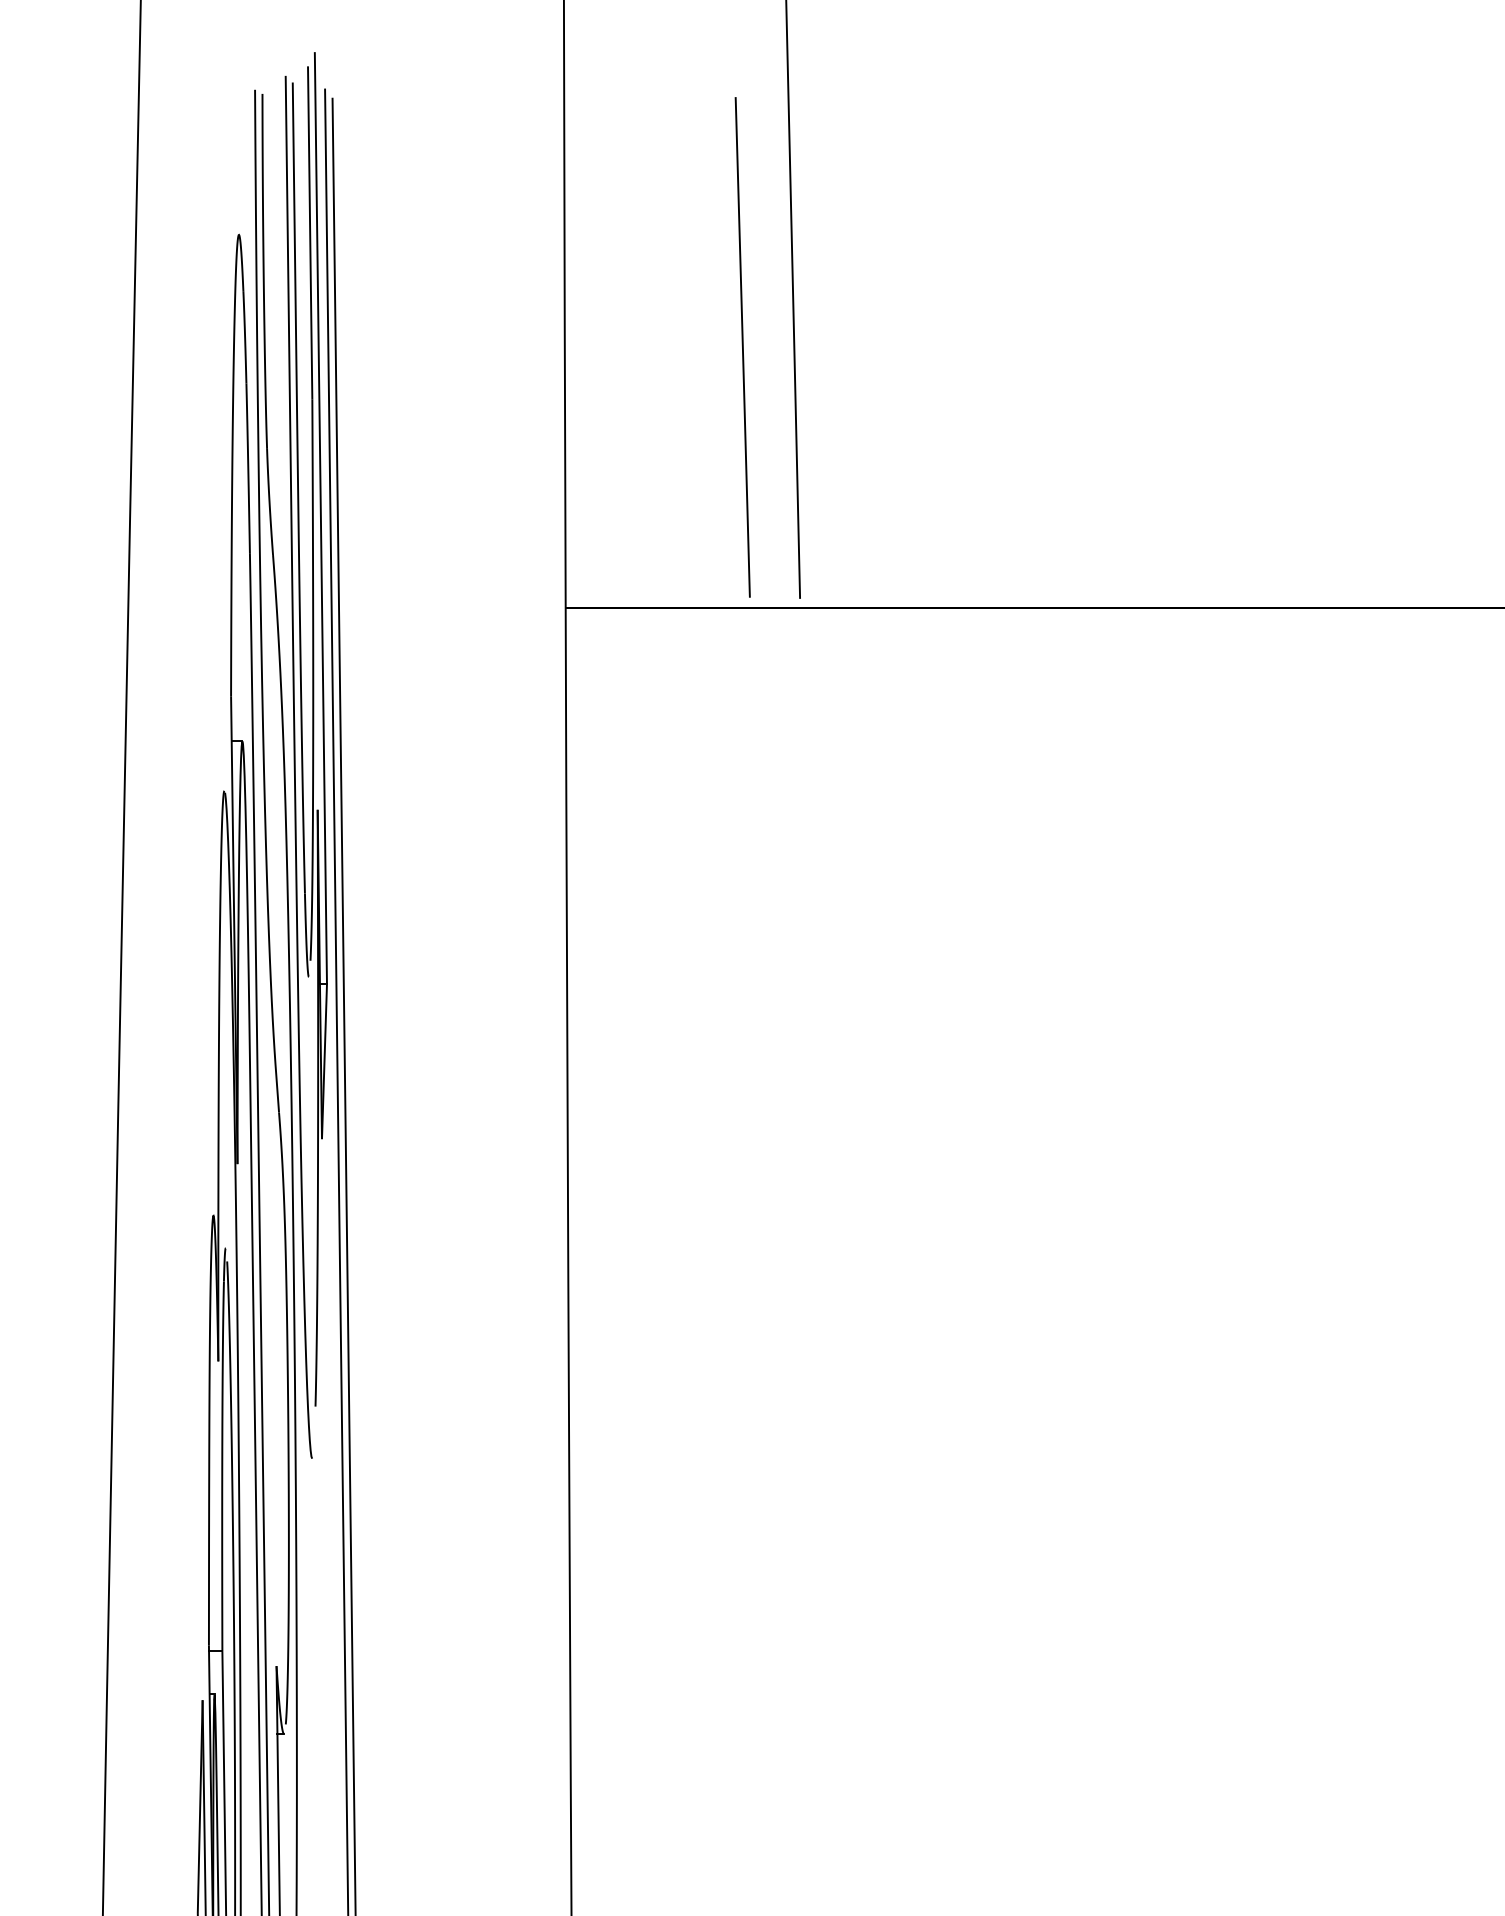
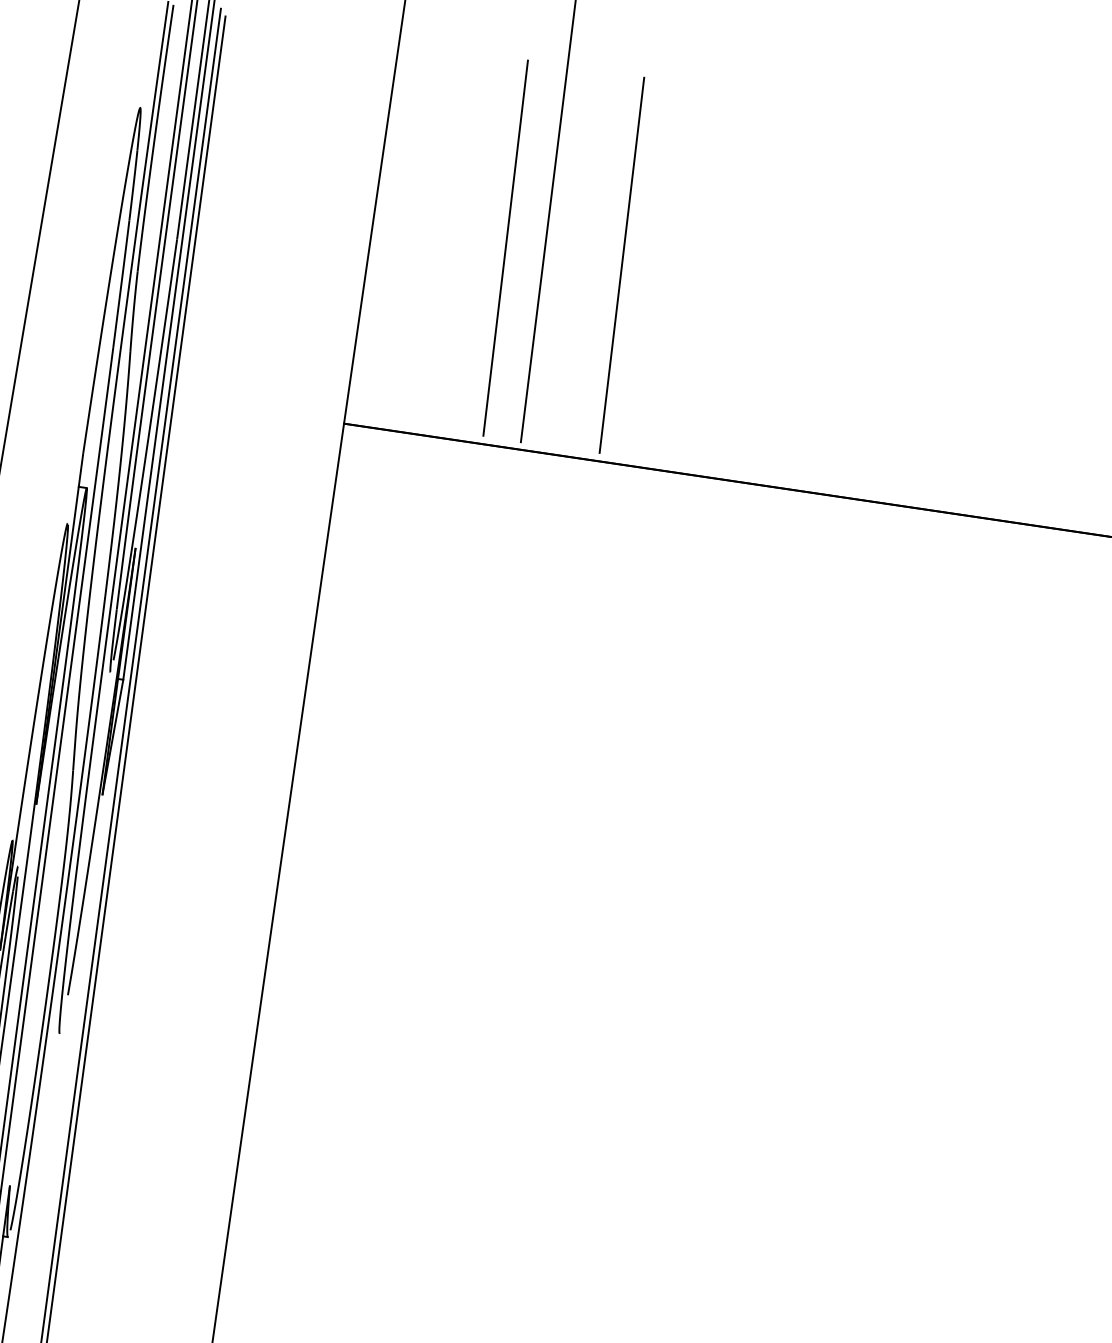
line: (897, 347) -> (621, 265), added

